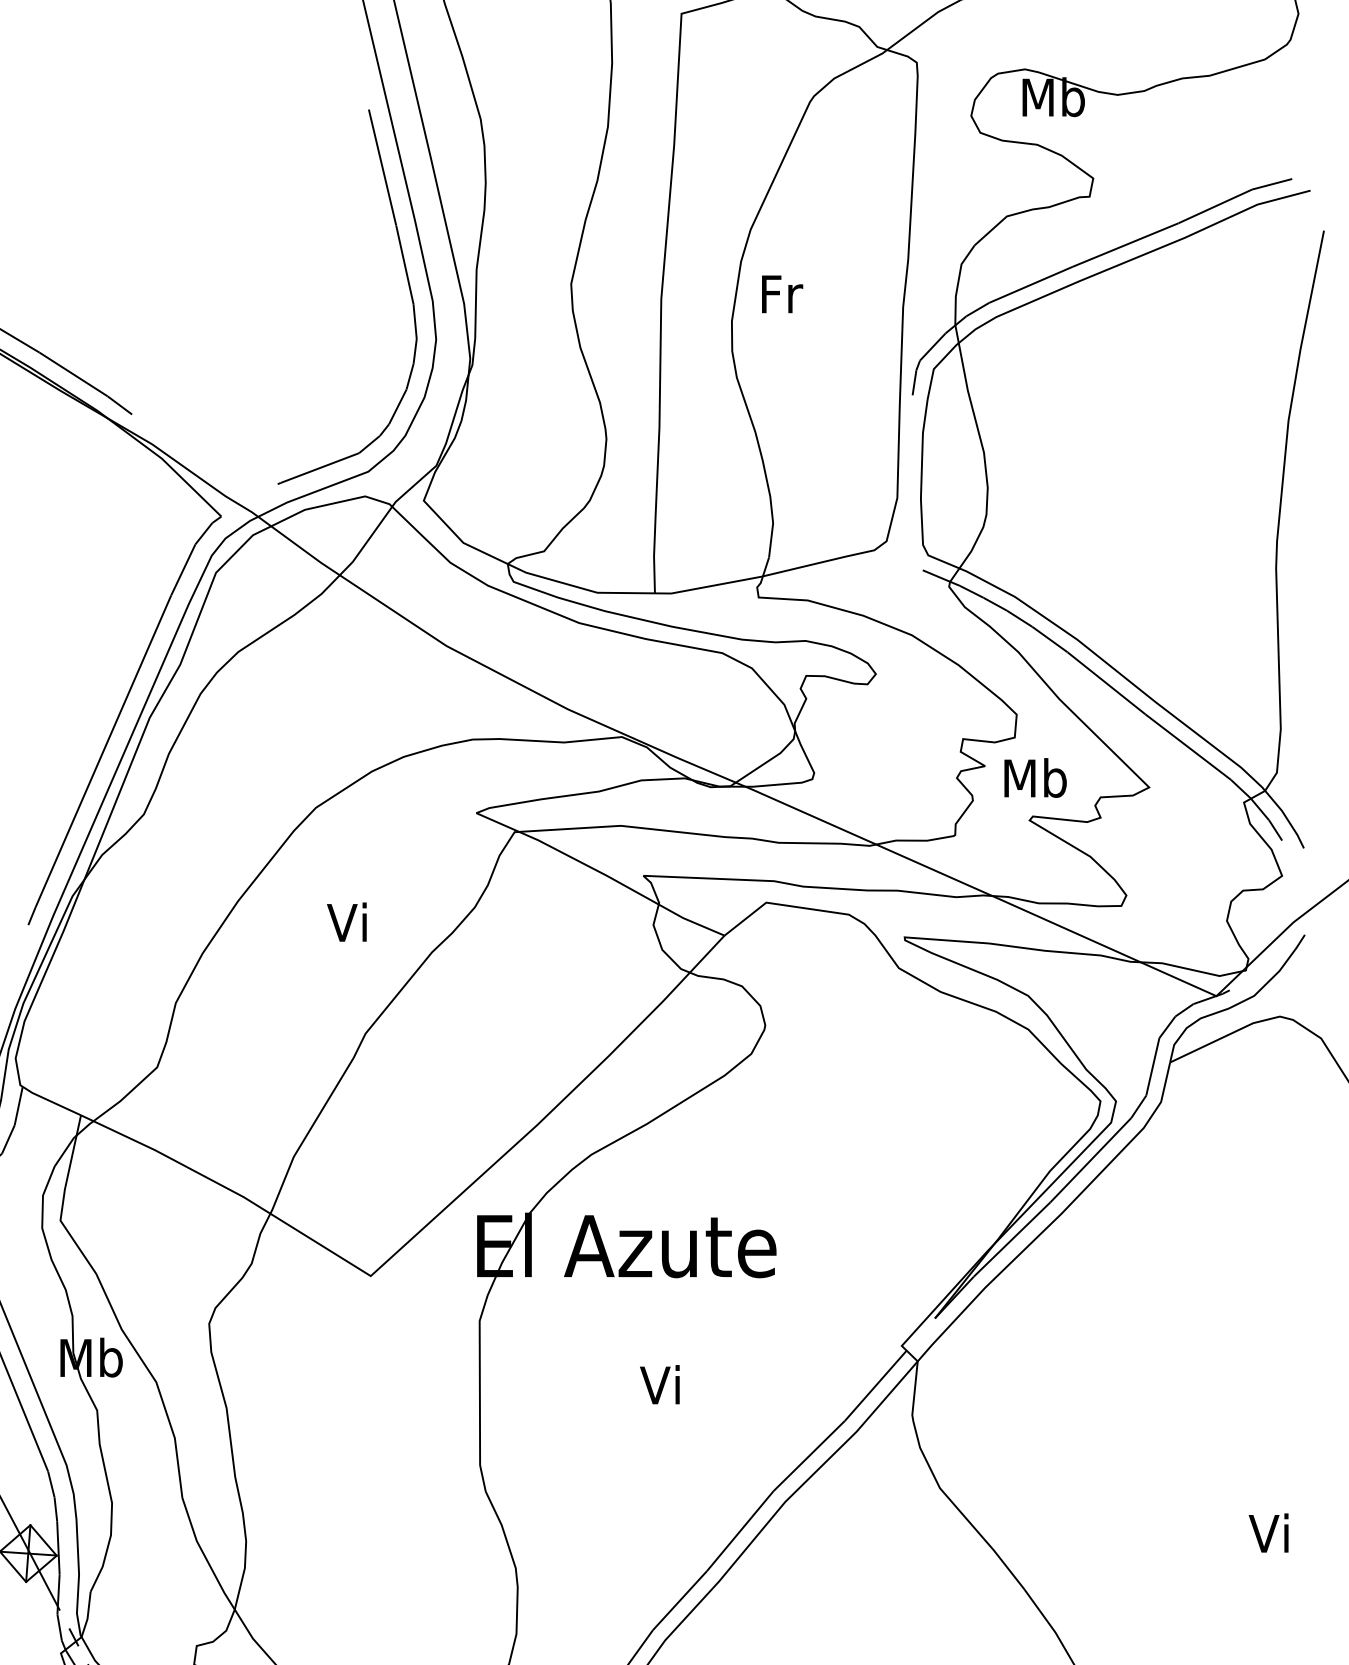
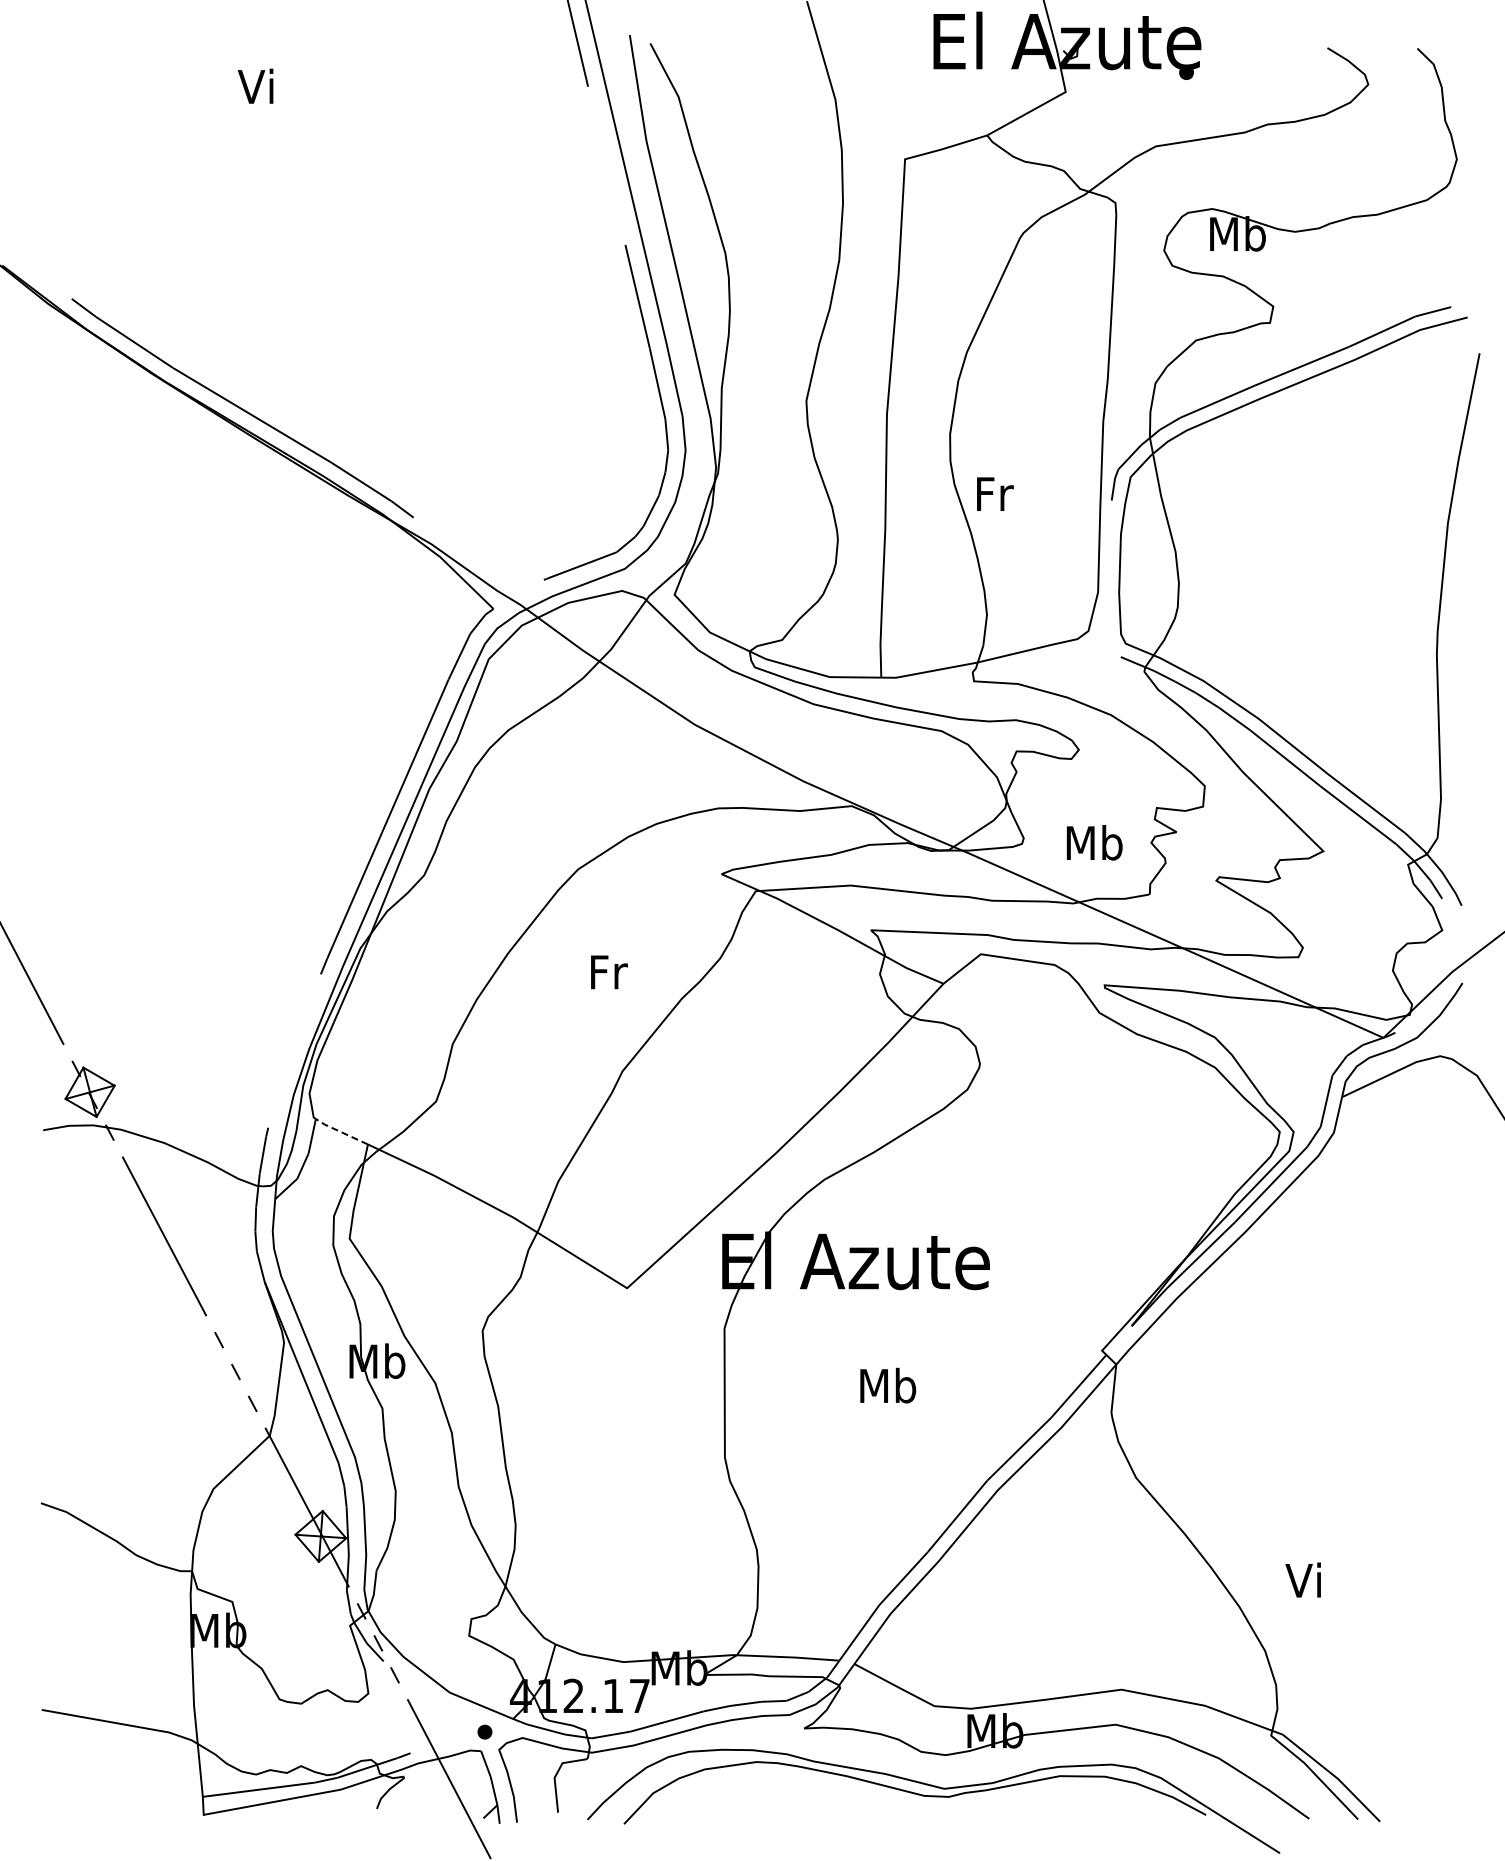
text: (782, 293) -> (995, 493), moved
text: (1035, 777) -> (1094, 842), moved
text: (348, 921) -> (607, 971), Vi -> Fr
line: (50, 1100) -> (340, 1131), solid -> dashed
text: (663, 1384) -> (888, 1385), Vi -> Mb
text: (1267, 1532) -> (1302, 1579), moved

